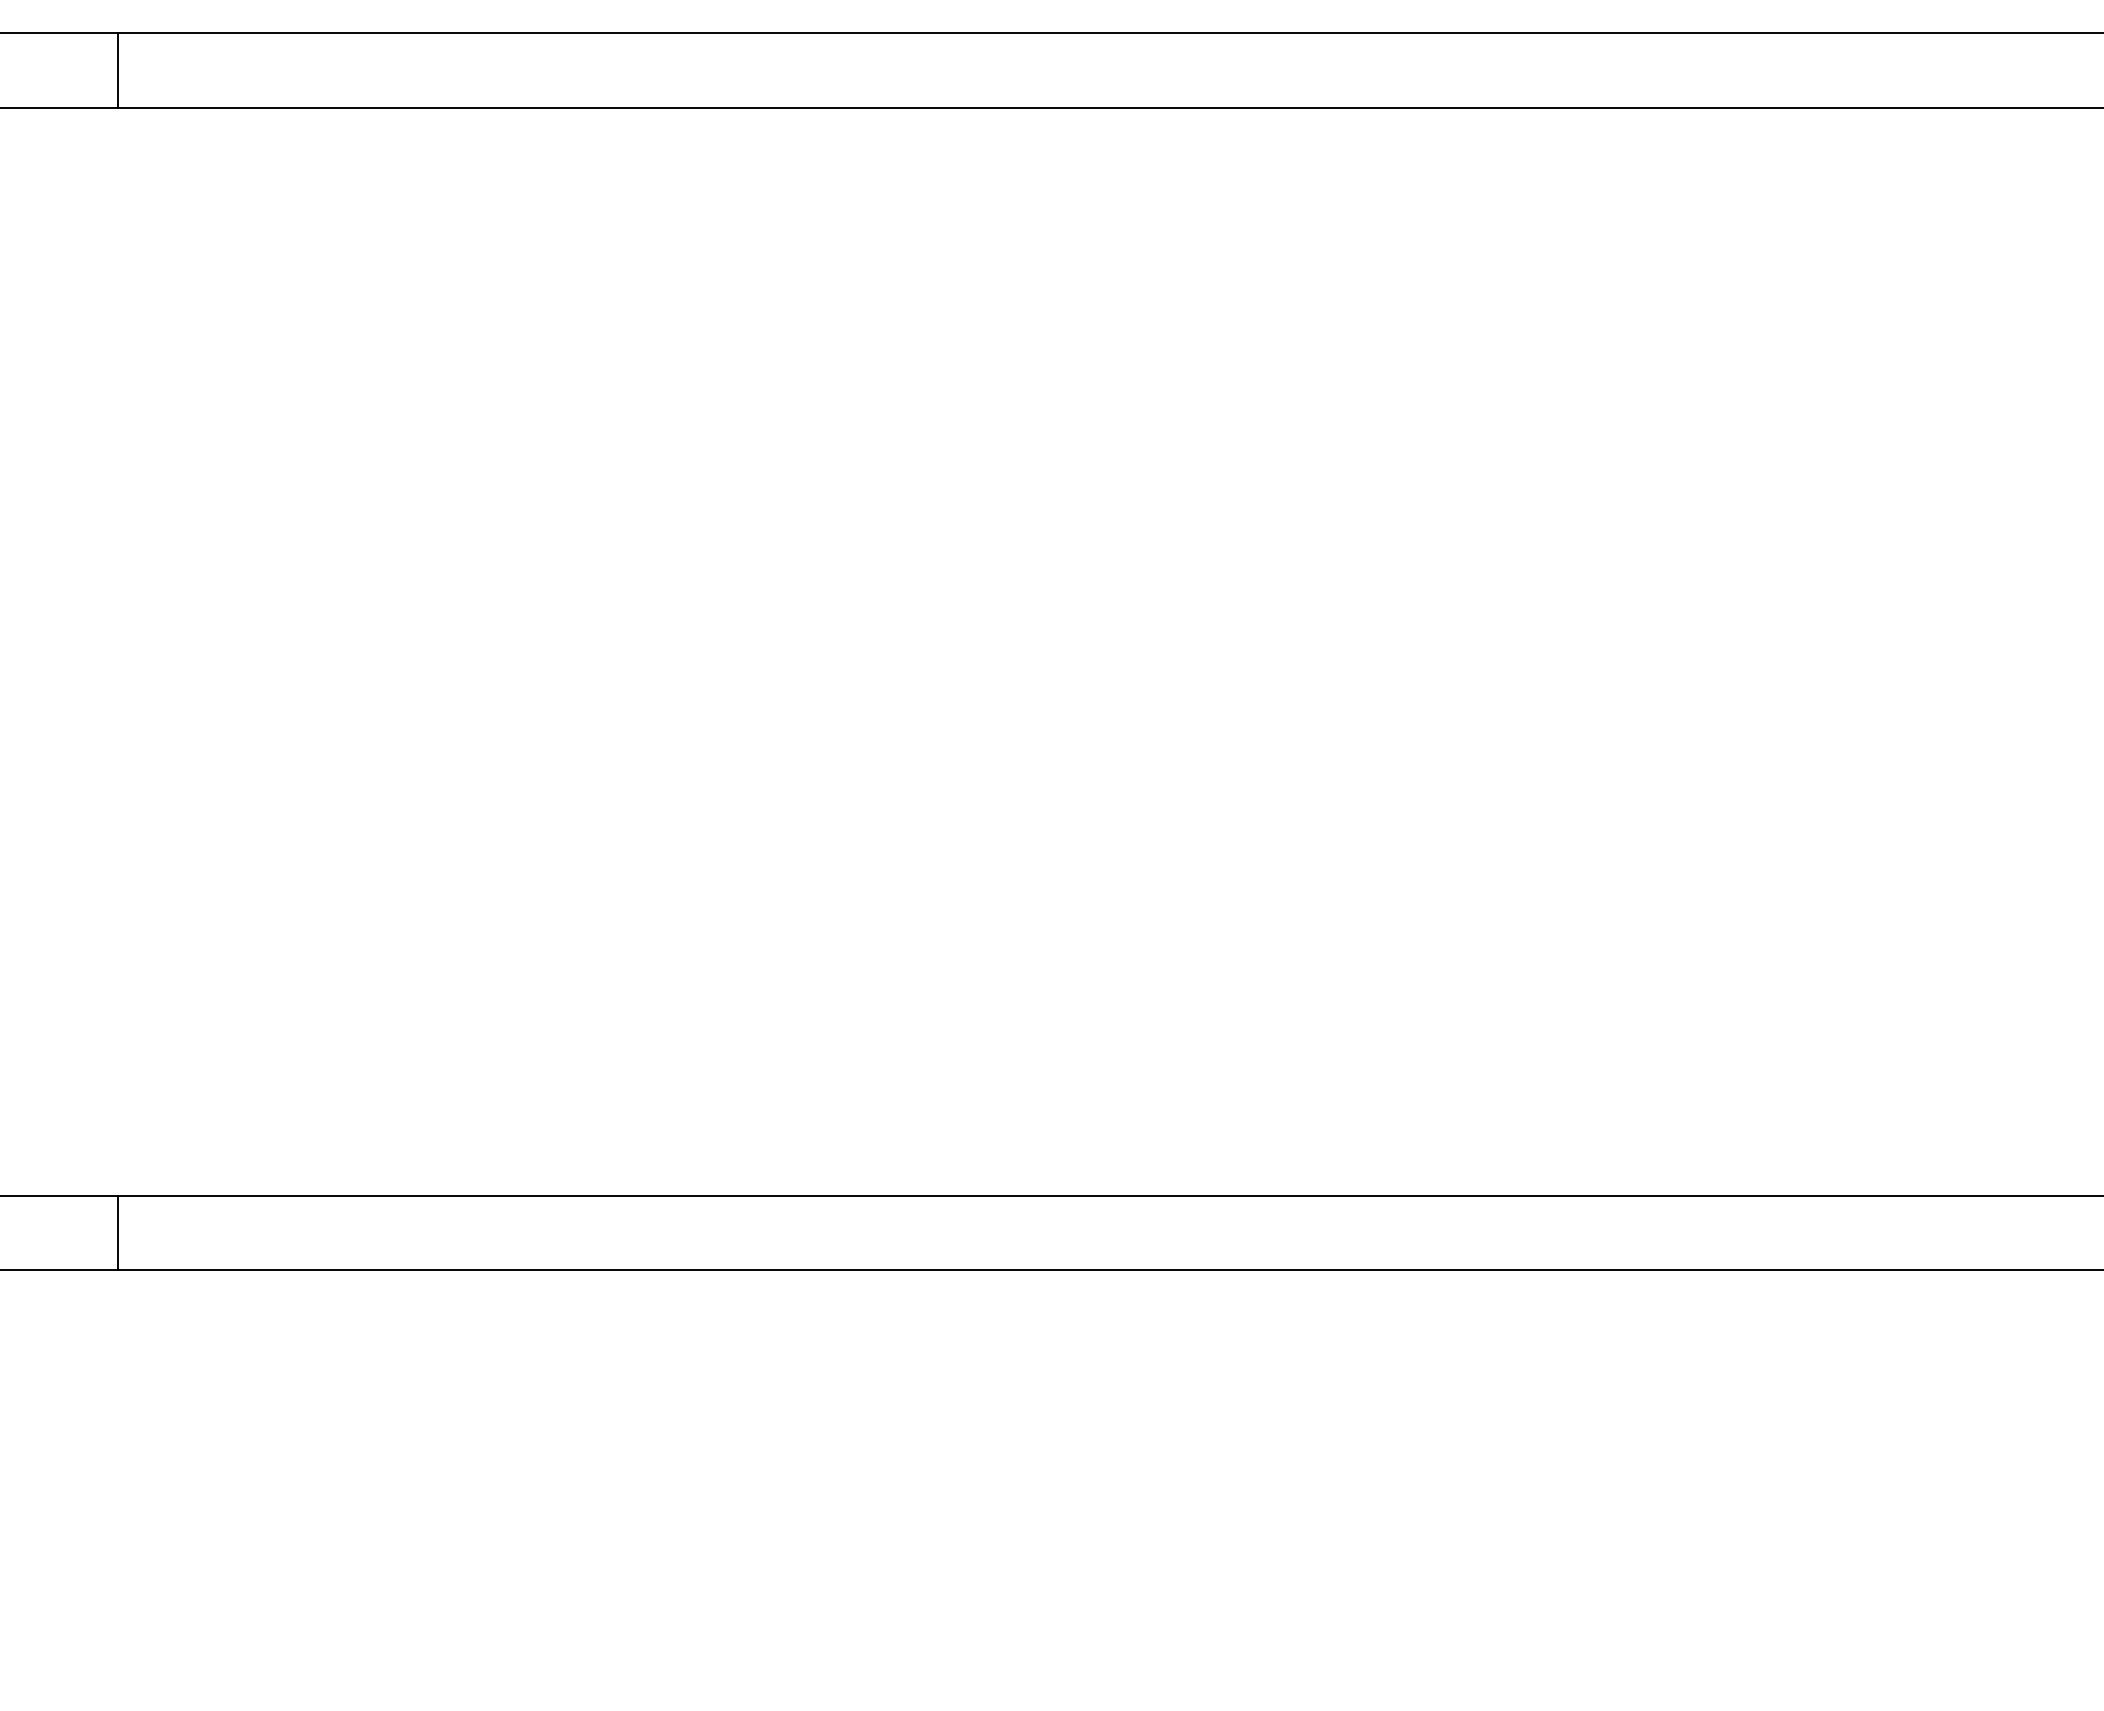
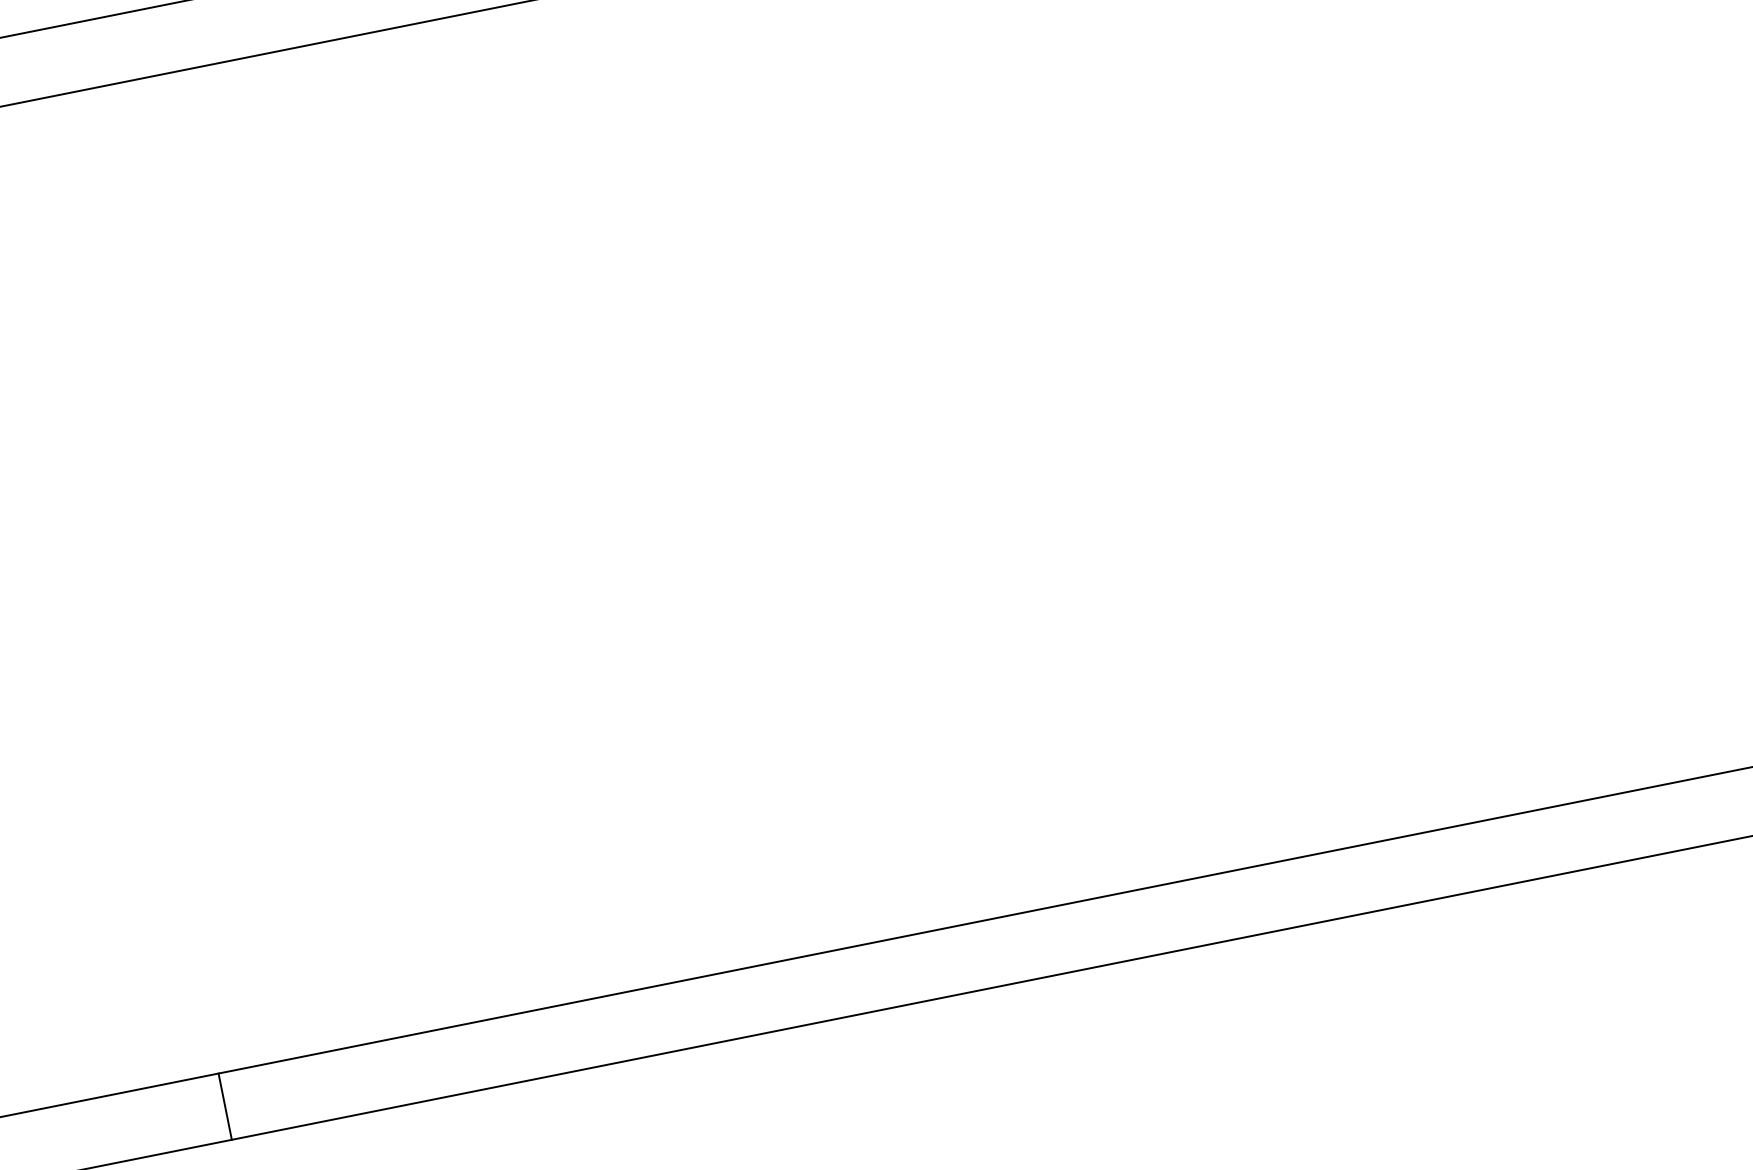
line: (118, 1232) -> (225, 1106), moved

